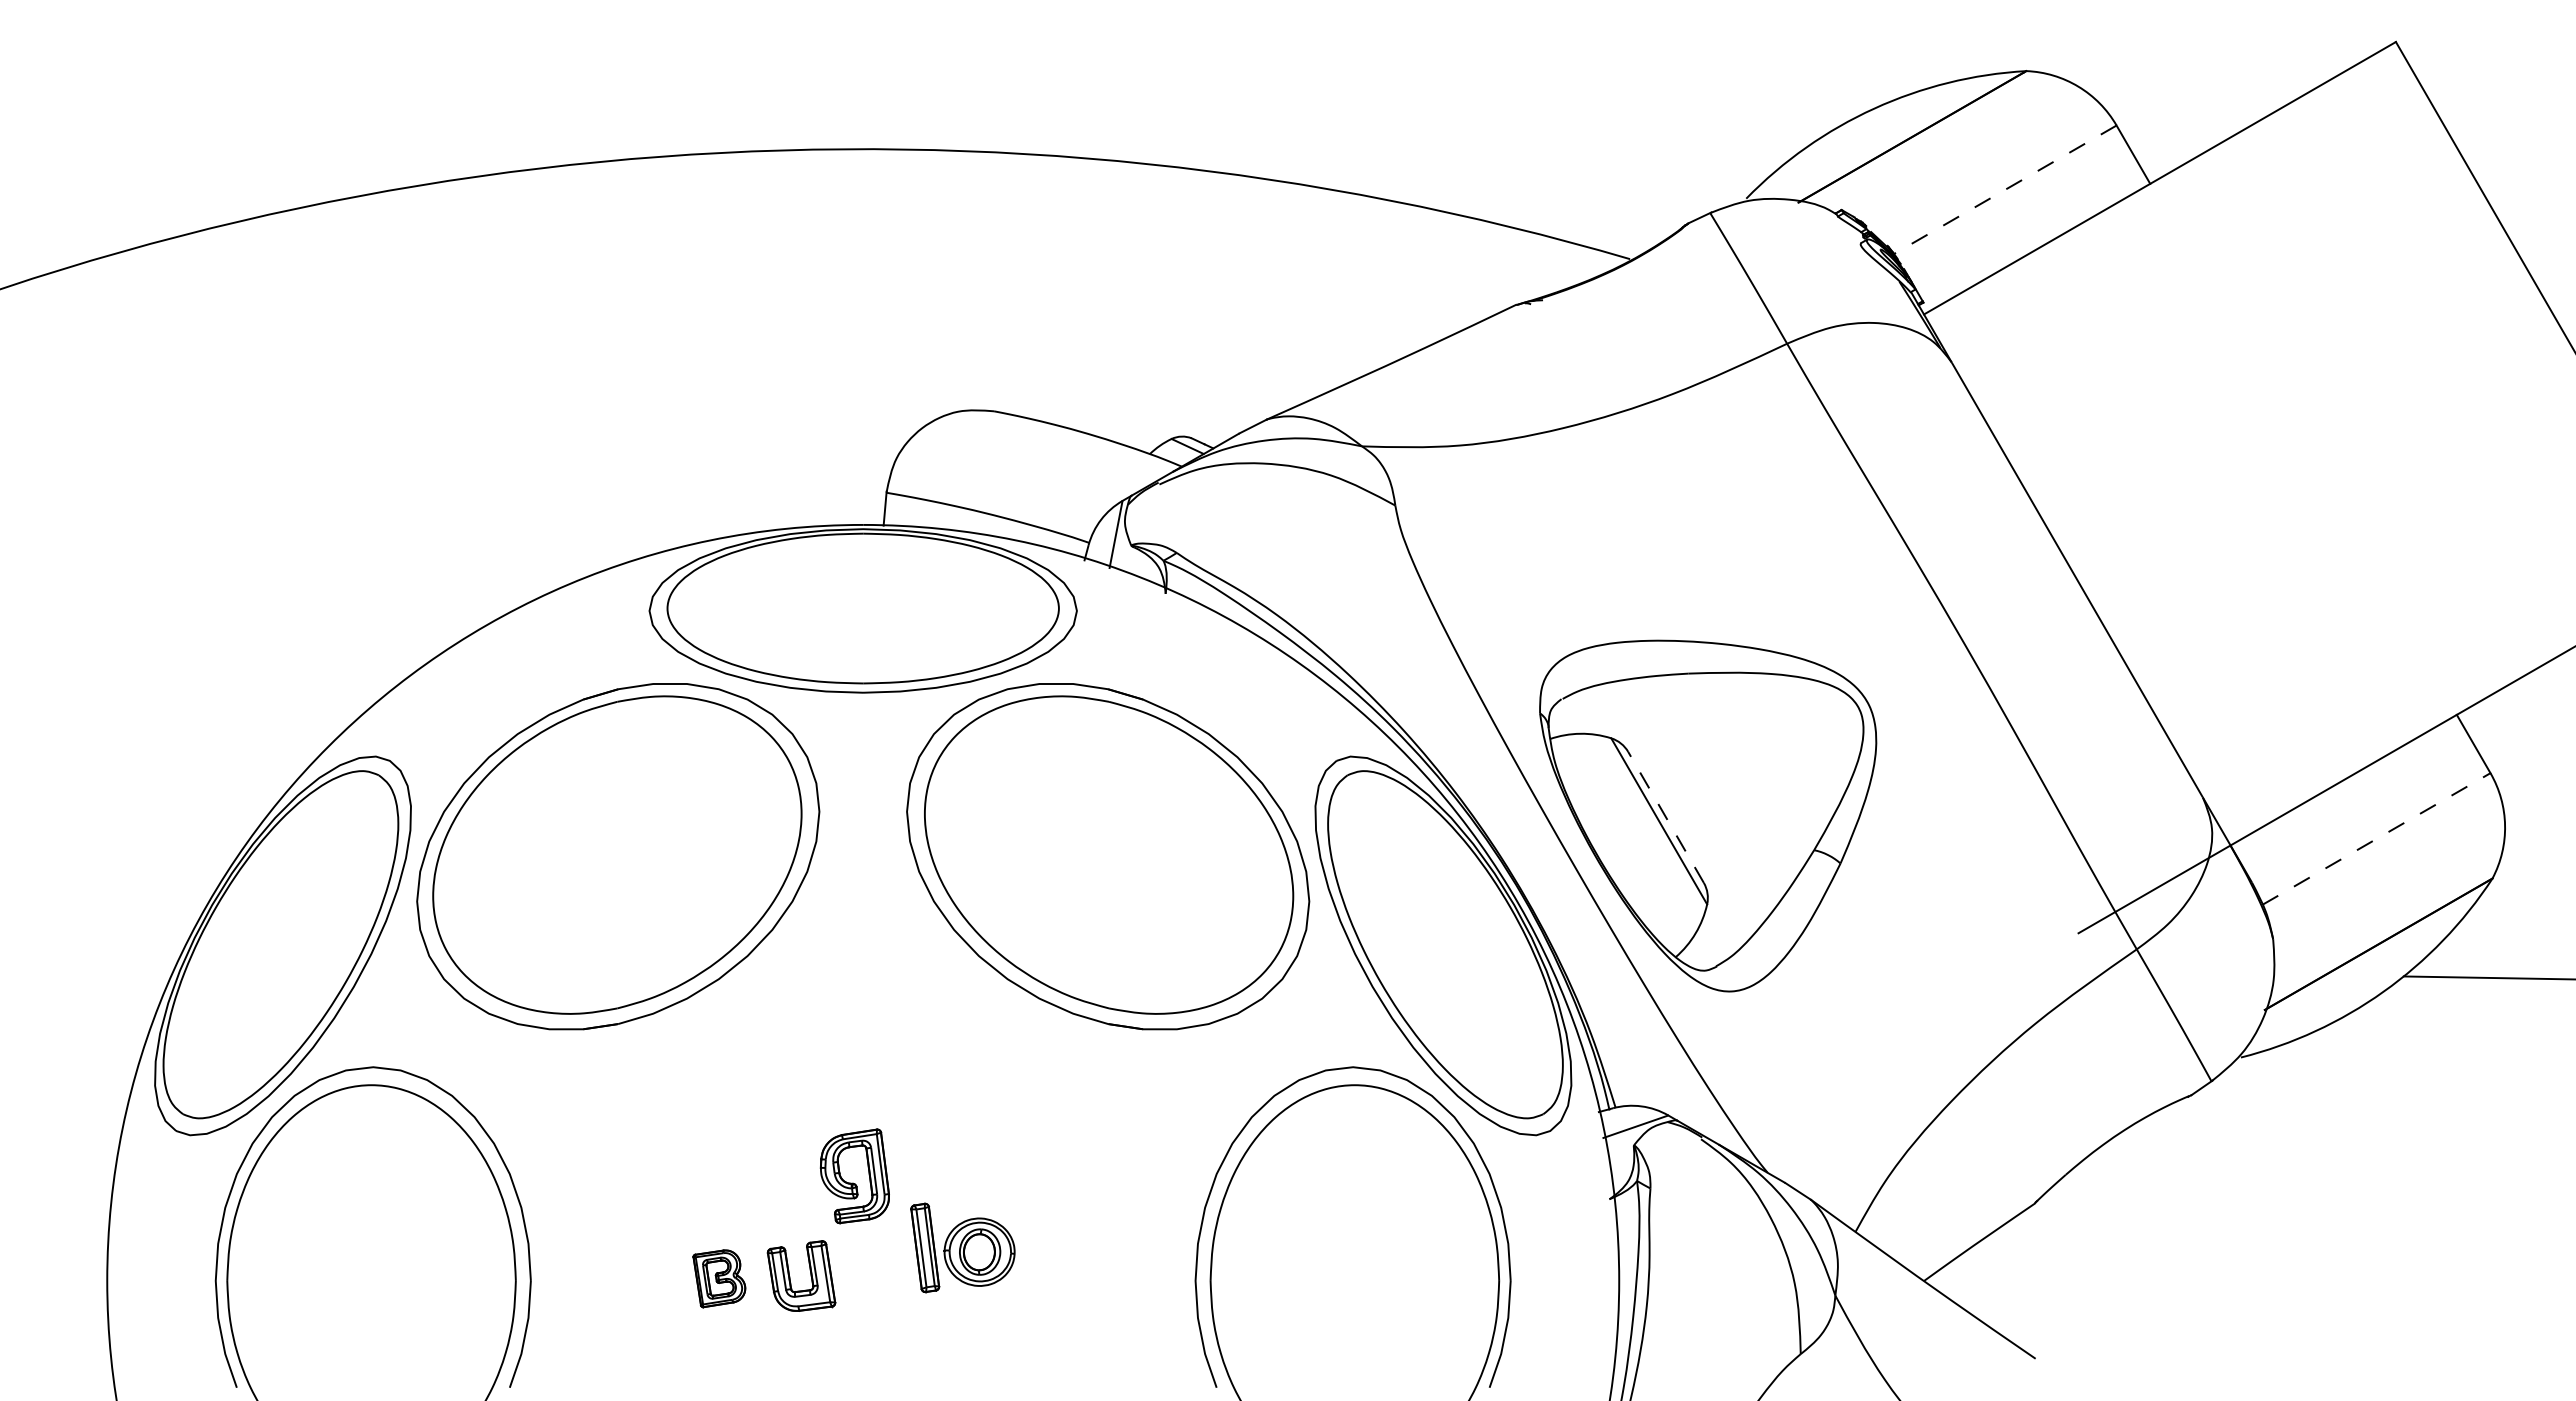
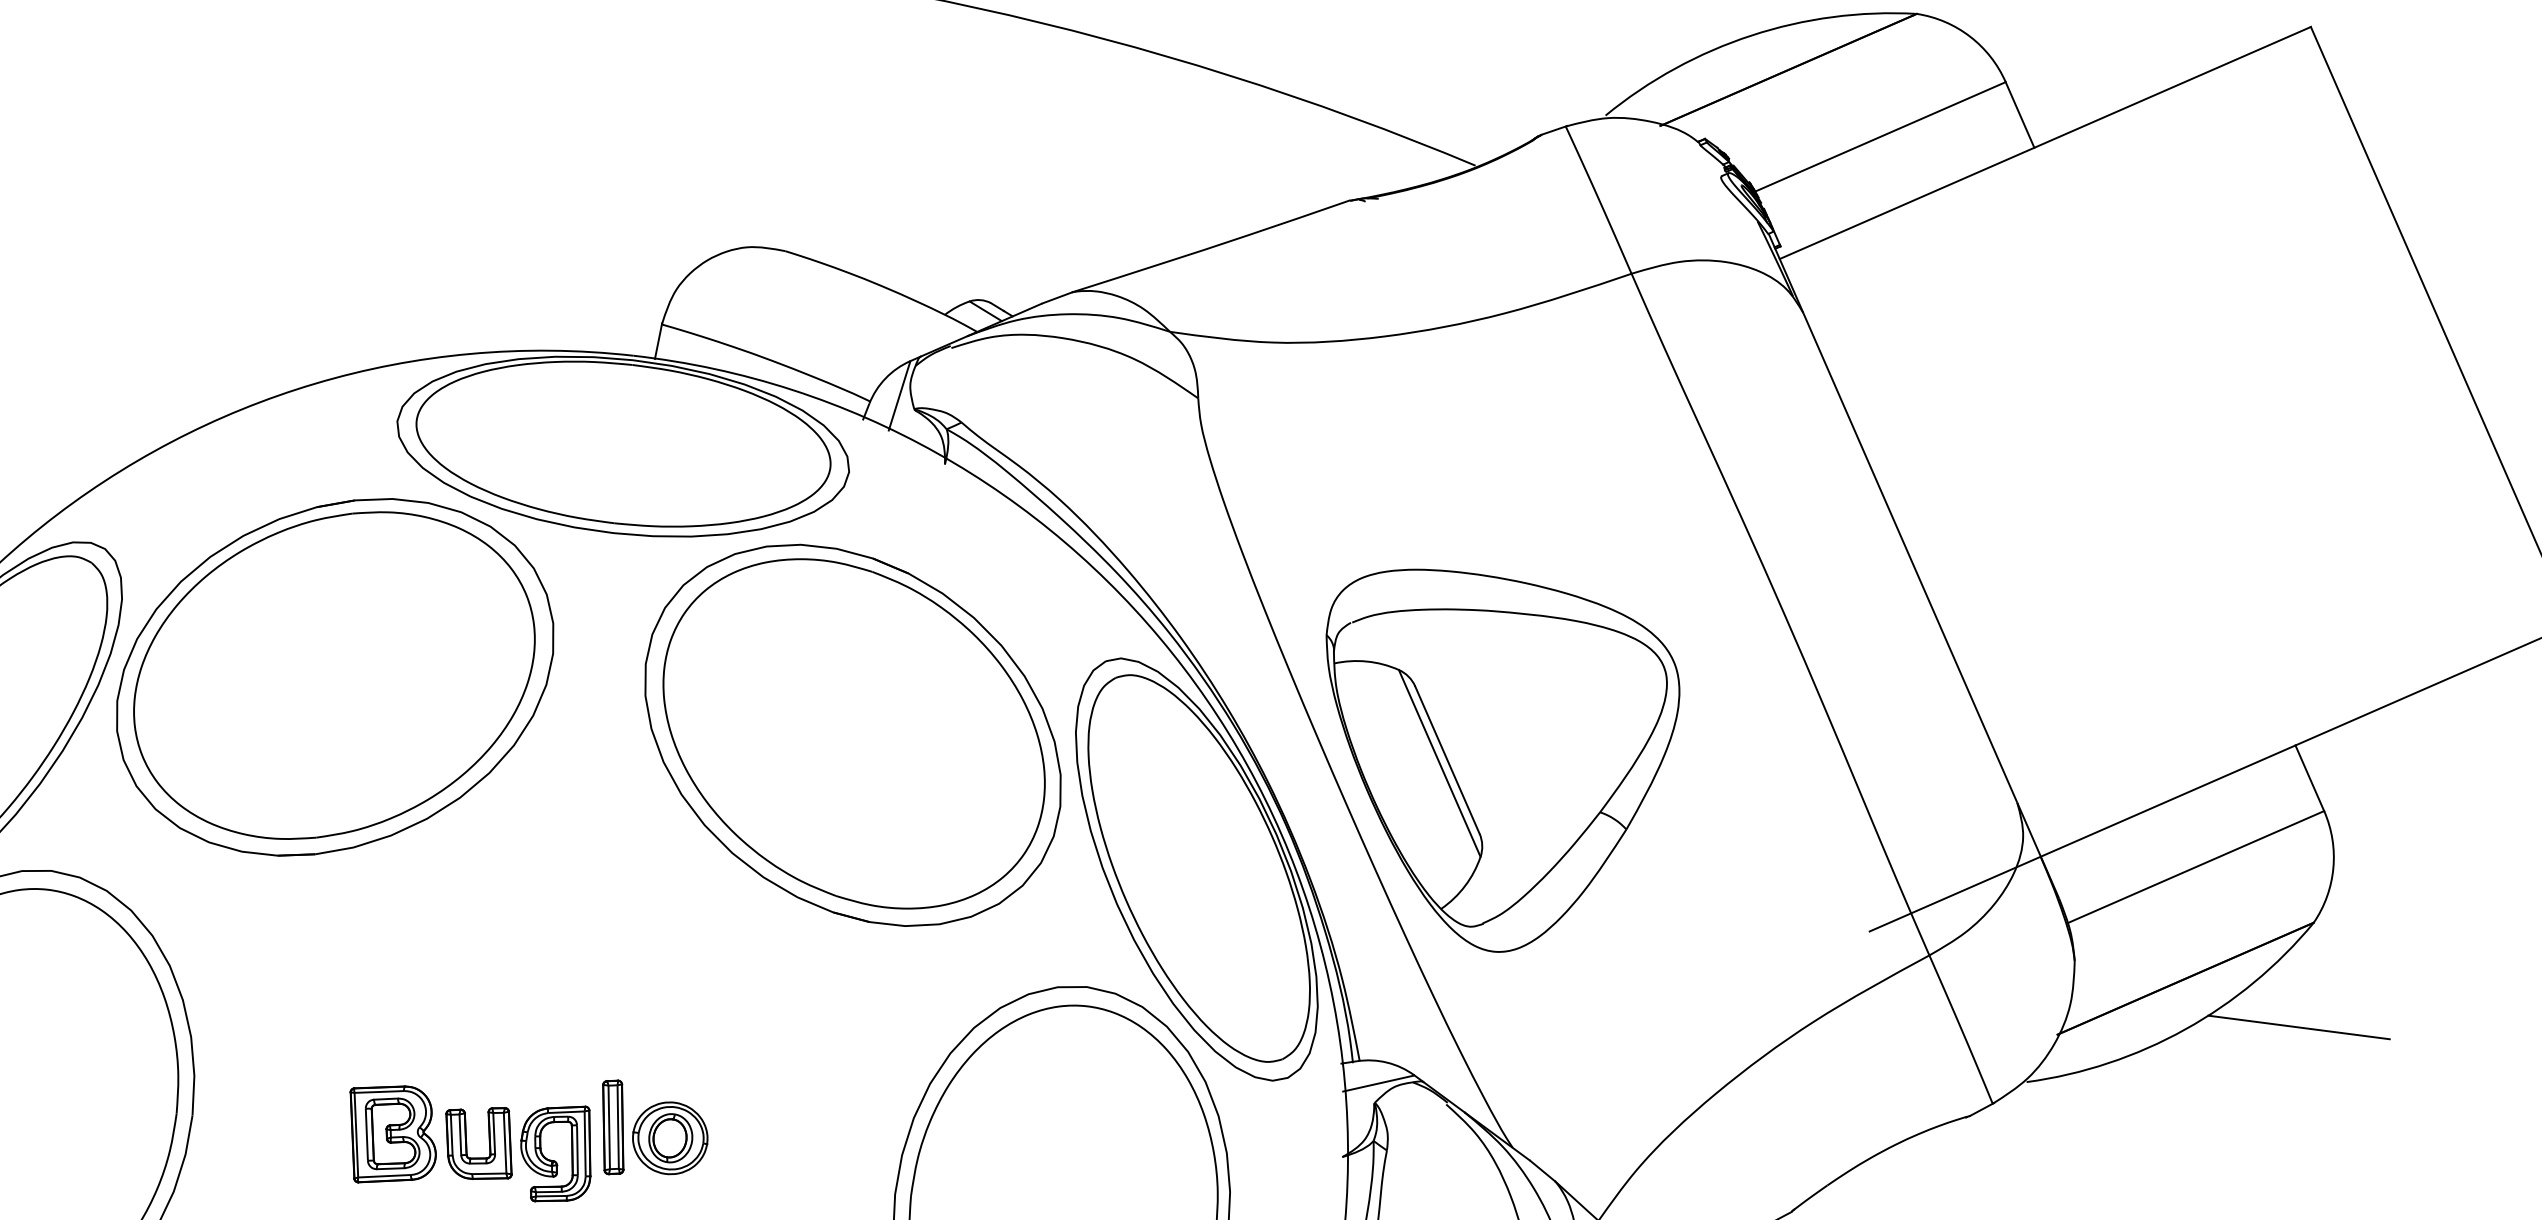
line: (2004, 190) -> (1879, 137), dashed -> solid
line: (1666, 817) -> (1447, 760), dashed -> solid
line: (2376, 839) -> (2195, 867), dashed -> solid
part: (853, 1182) -> (554, 1159), moved
part: (719, 1278) -> (392, 1135), size x1.67

